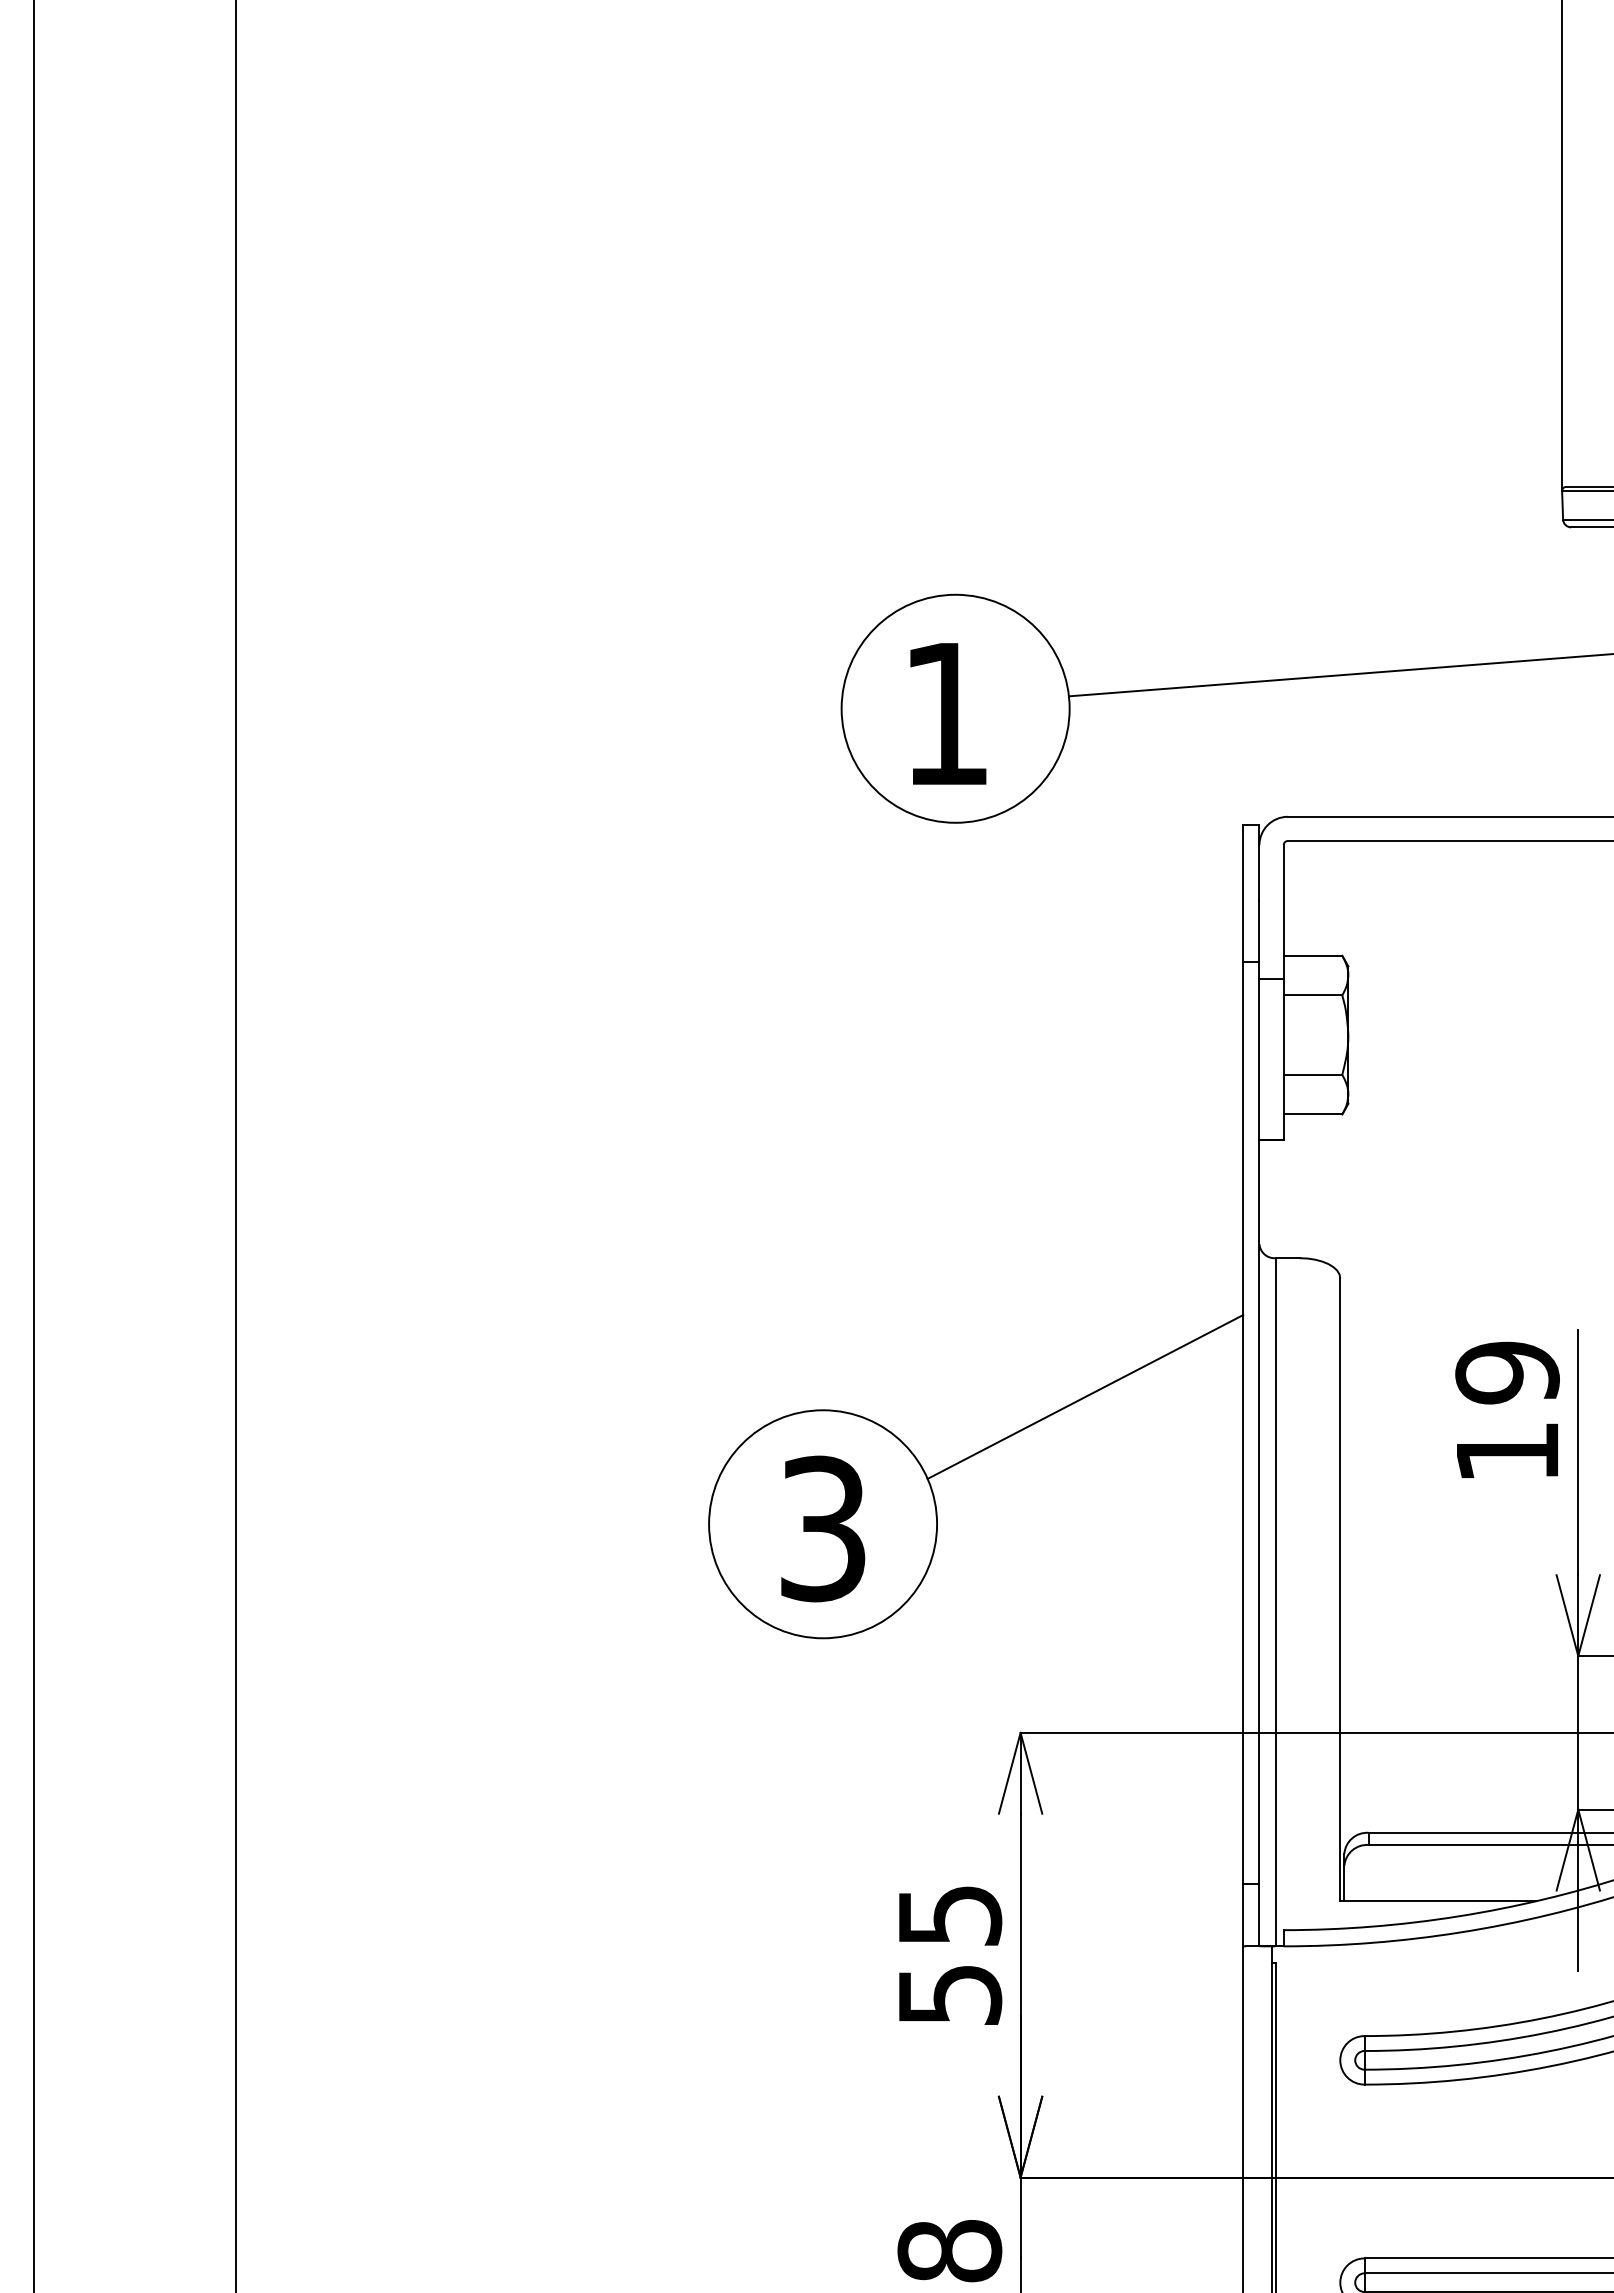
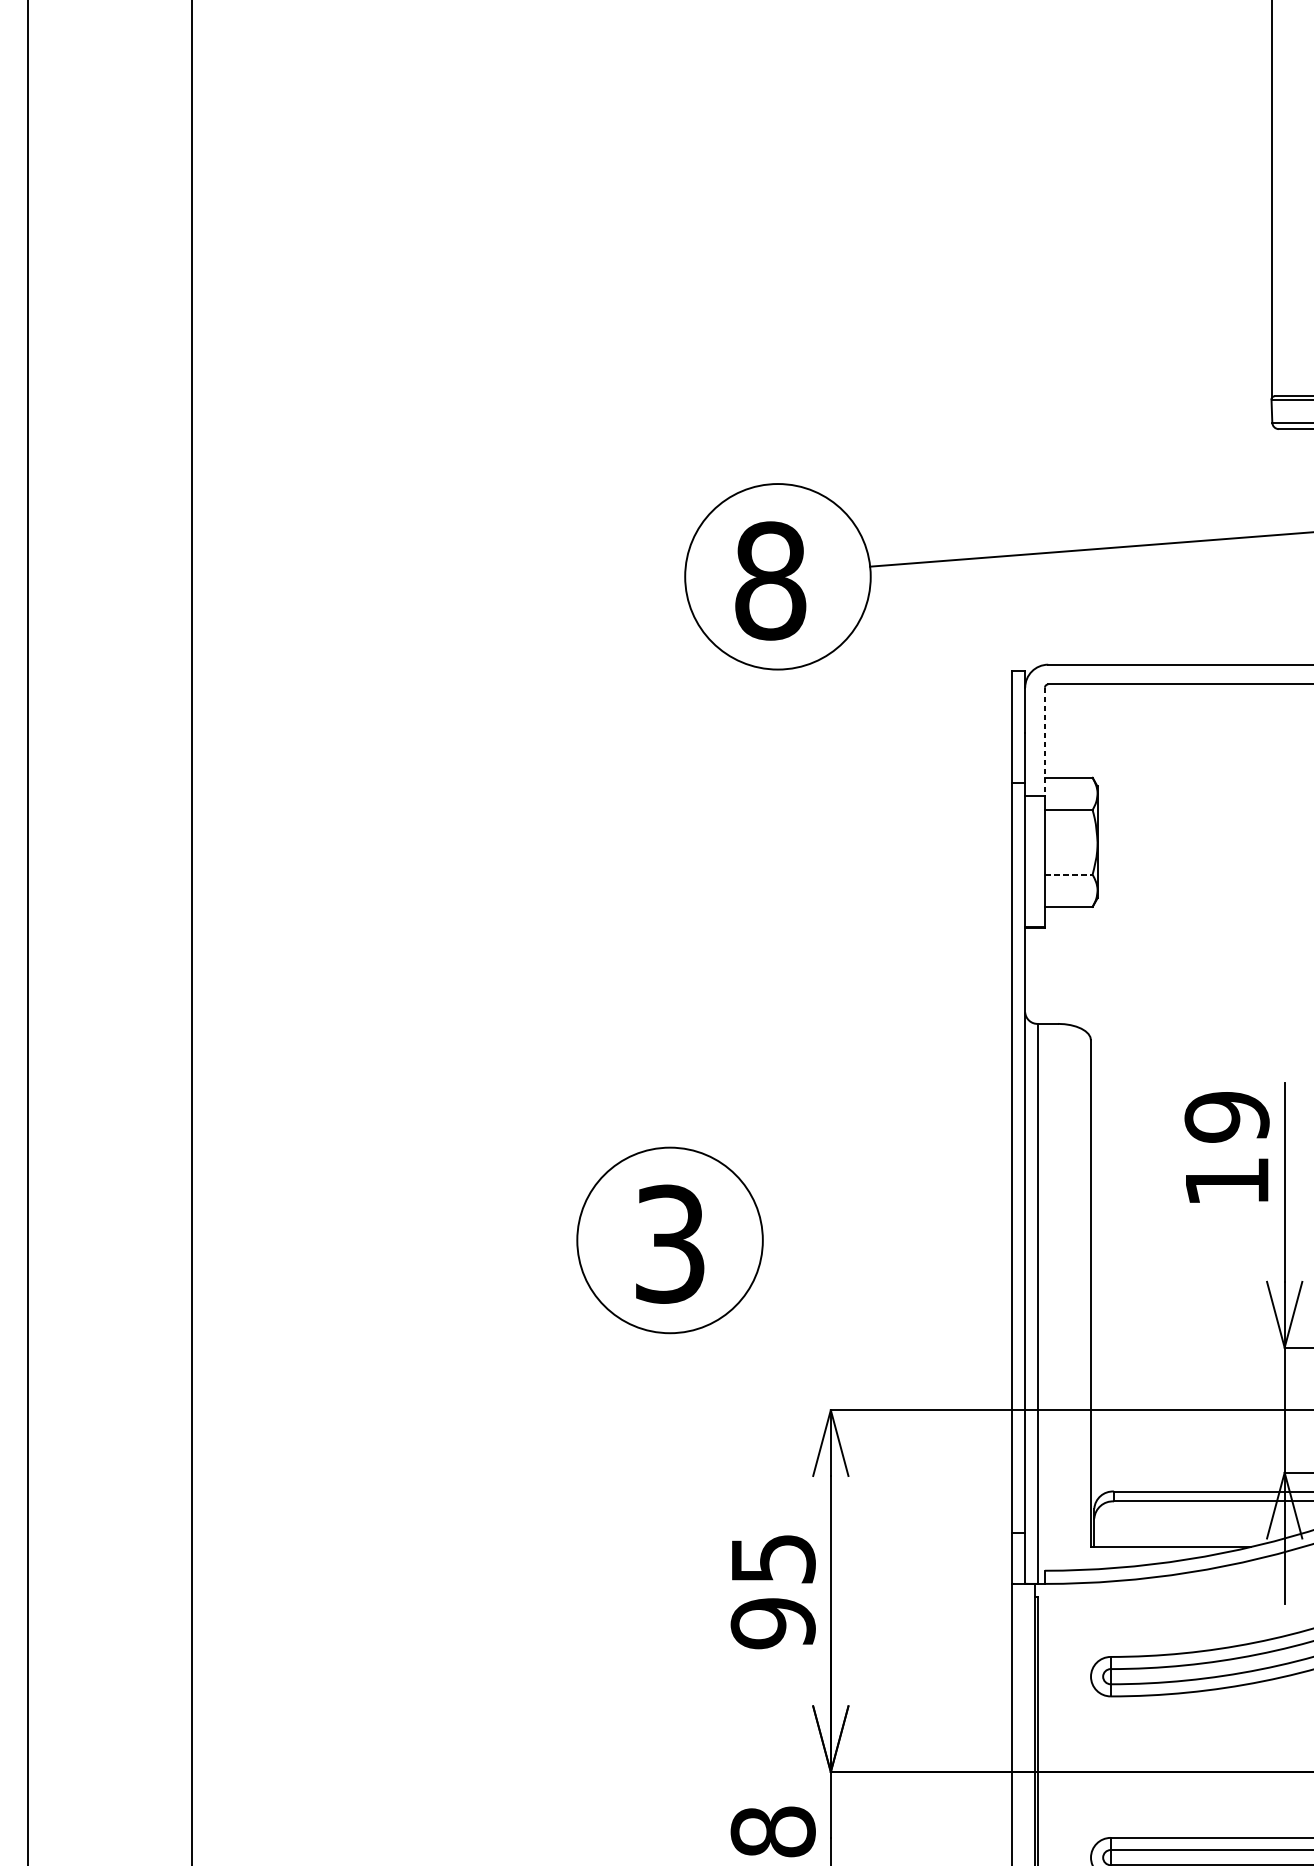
text: (946, 713) -> (770, 580), 1 -> 8
line: (1283, 911) -> (1044, 741), solid -> dashed
line: (1313, 1074) -> (1069, 874), solid -> dashed
line: (1085, 1396) -> (883, 1136), removed
text: (949, 1995) -> (772, 1623), 55 -> 95

